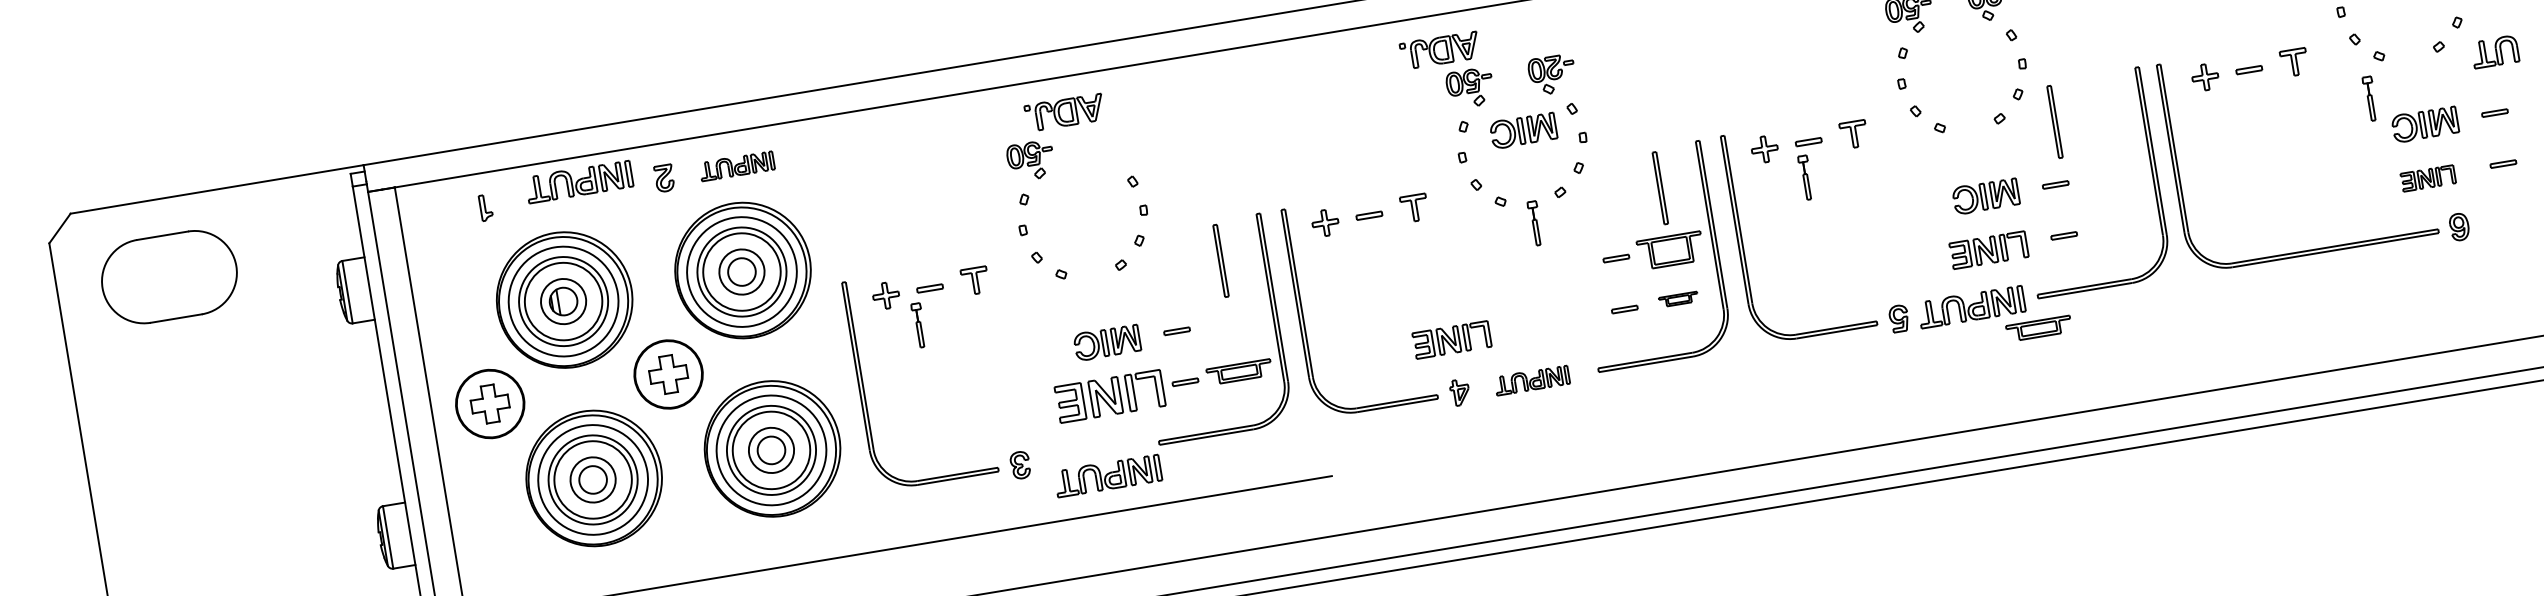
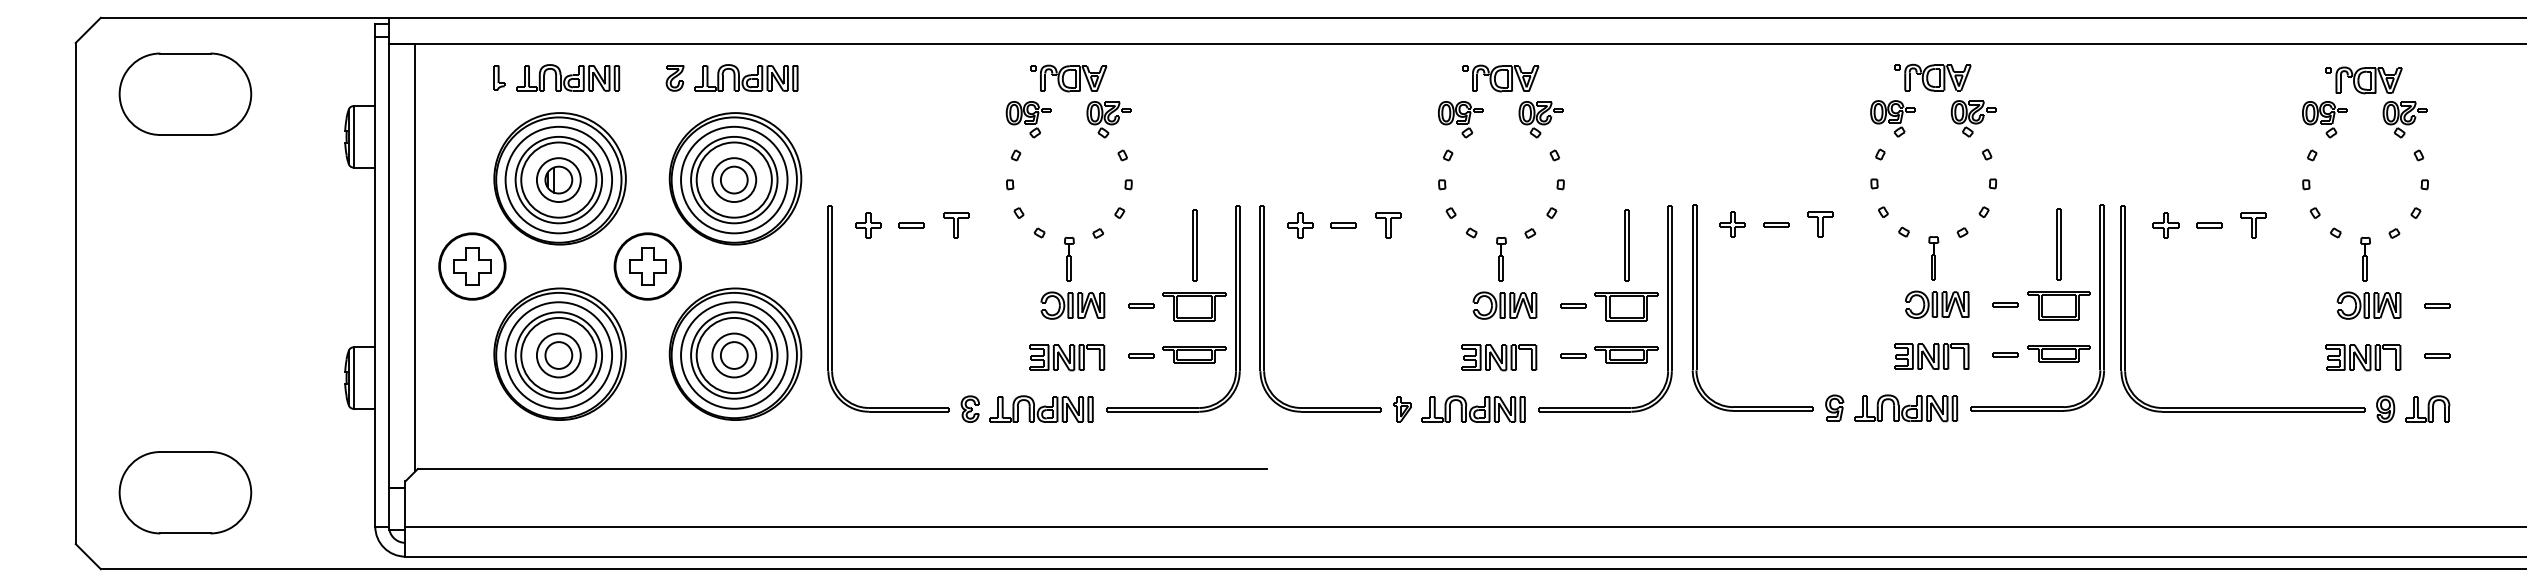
part: (1439, 50) -> (1500, 78), moved
part: (2495, 51) -> (2427, 408), moved
part: (2370, 99) -> (2365, 259), moved
part: (2054, 122) -> (2058, 244), moved
part: (1523, 130) -> (1504, 305), moved
part: (1112, 147) -> (1108, 119), added
part: (737, 165) -> (746, 77), size x1.43
part: (2109, 176) -> (2058, 305), added
part: (1805, 177) -> (1933, 258), moved
part: (2428, 178) -> (2363, 357), size x1.43
part: (579, 181) -> (568, 77), moved
part: (1678, 299) -> (1626, 354), size x1.67
part: (1231, 323) -> (1194, 306), added
part: (919, 325) -> (1069, 259), moved
part: (2038, 328) -> (2058, 353), moved
part: (1452, 339) -> (1499, 357), moved
part: (1532, 379) -> (1473, 408), size x1.43
part: (1110, 396) -> (1067, 357), size x0.71
part: (1107, 475) -> (1041, 408), moved

